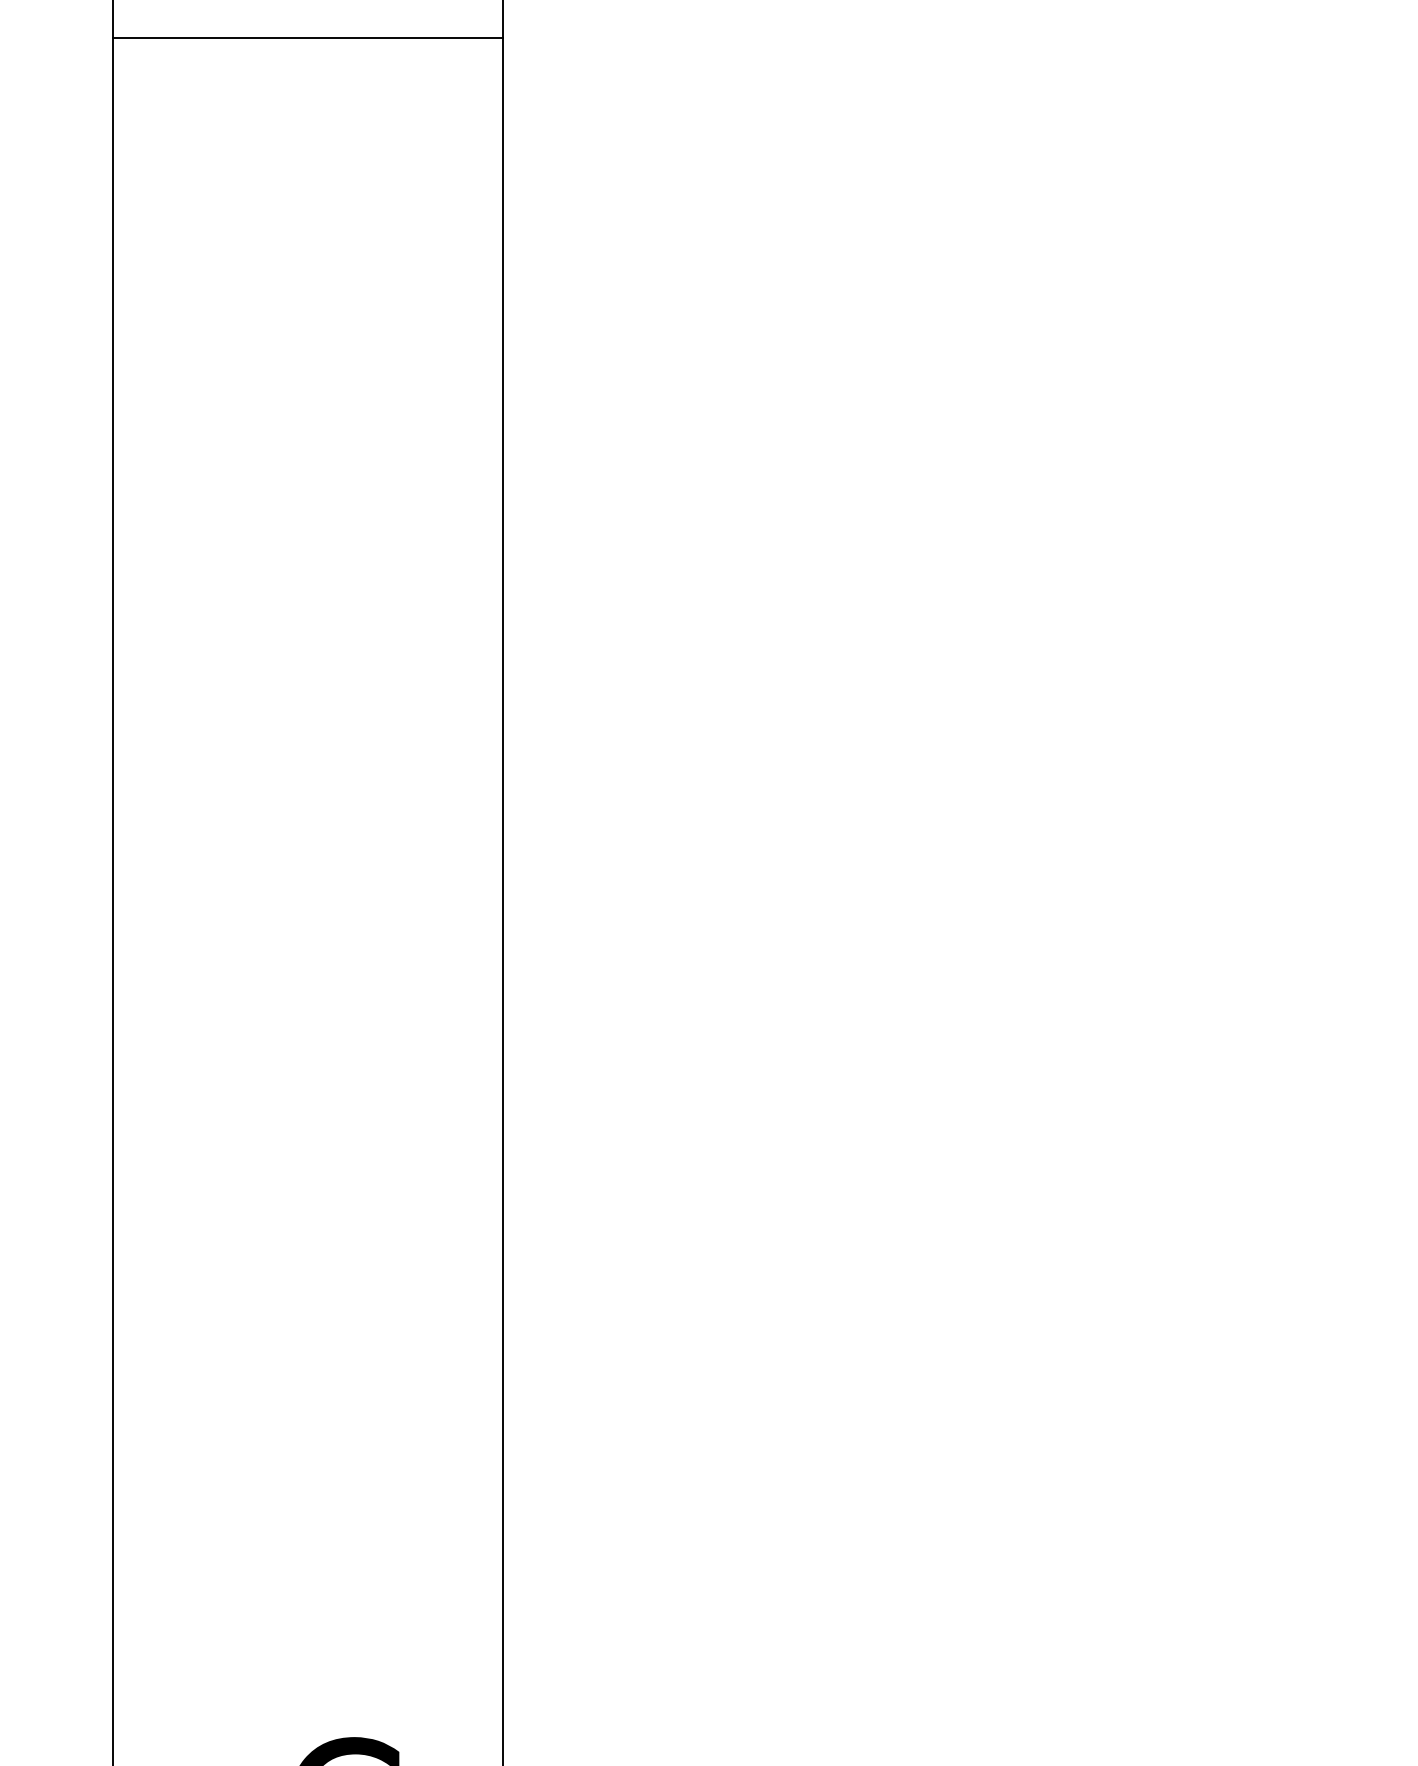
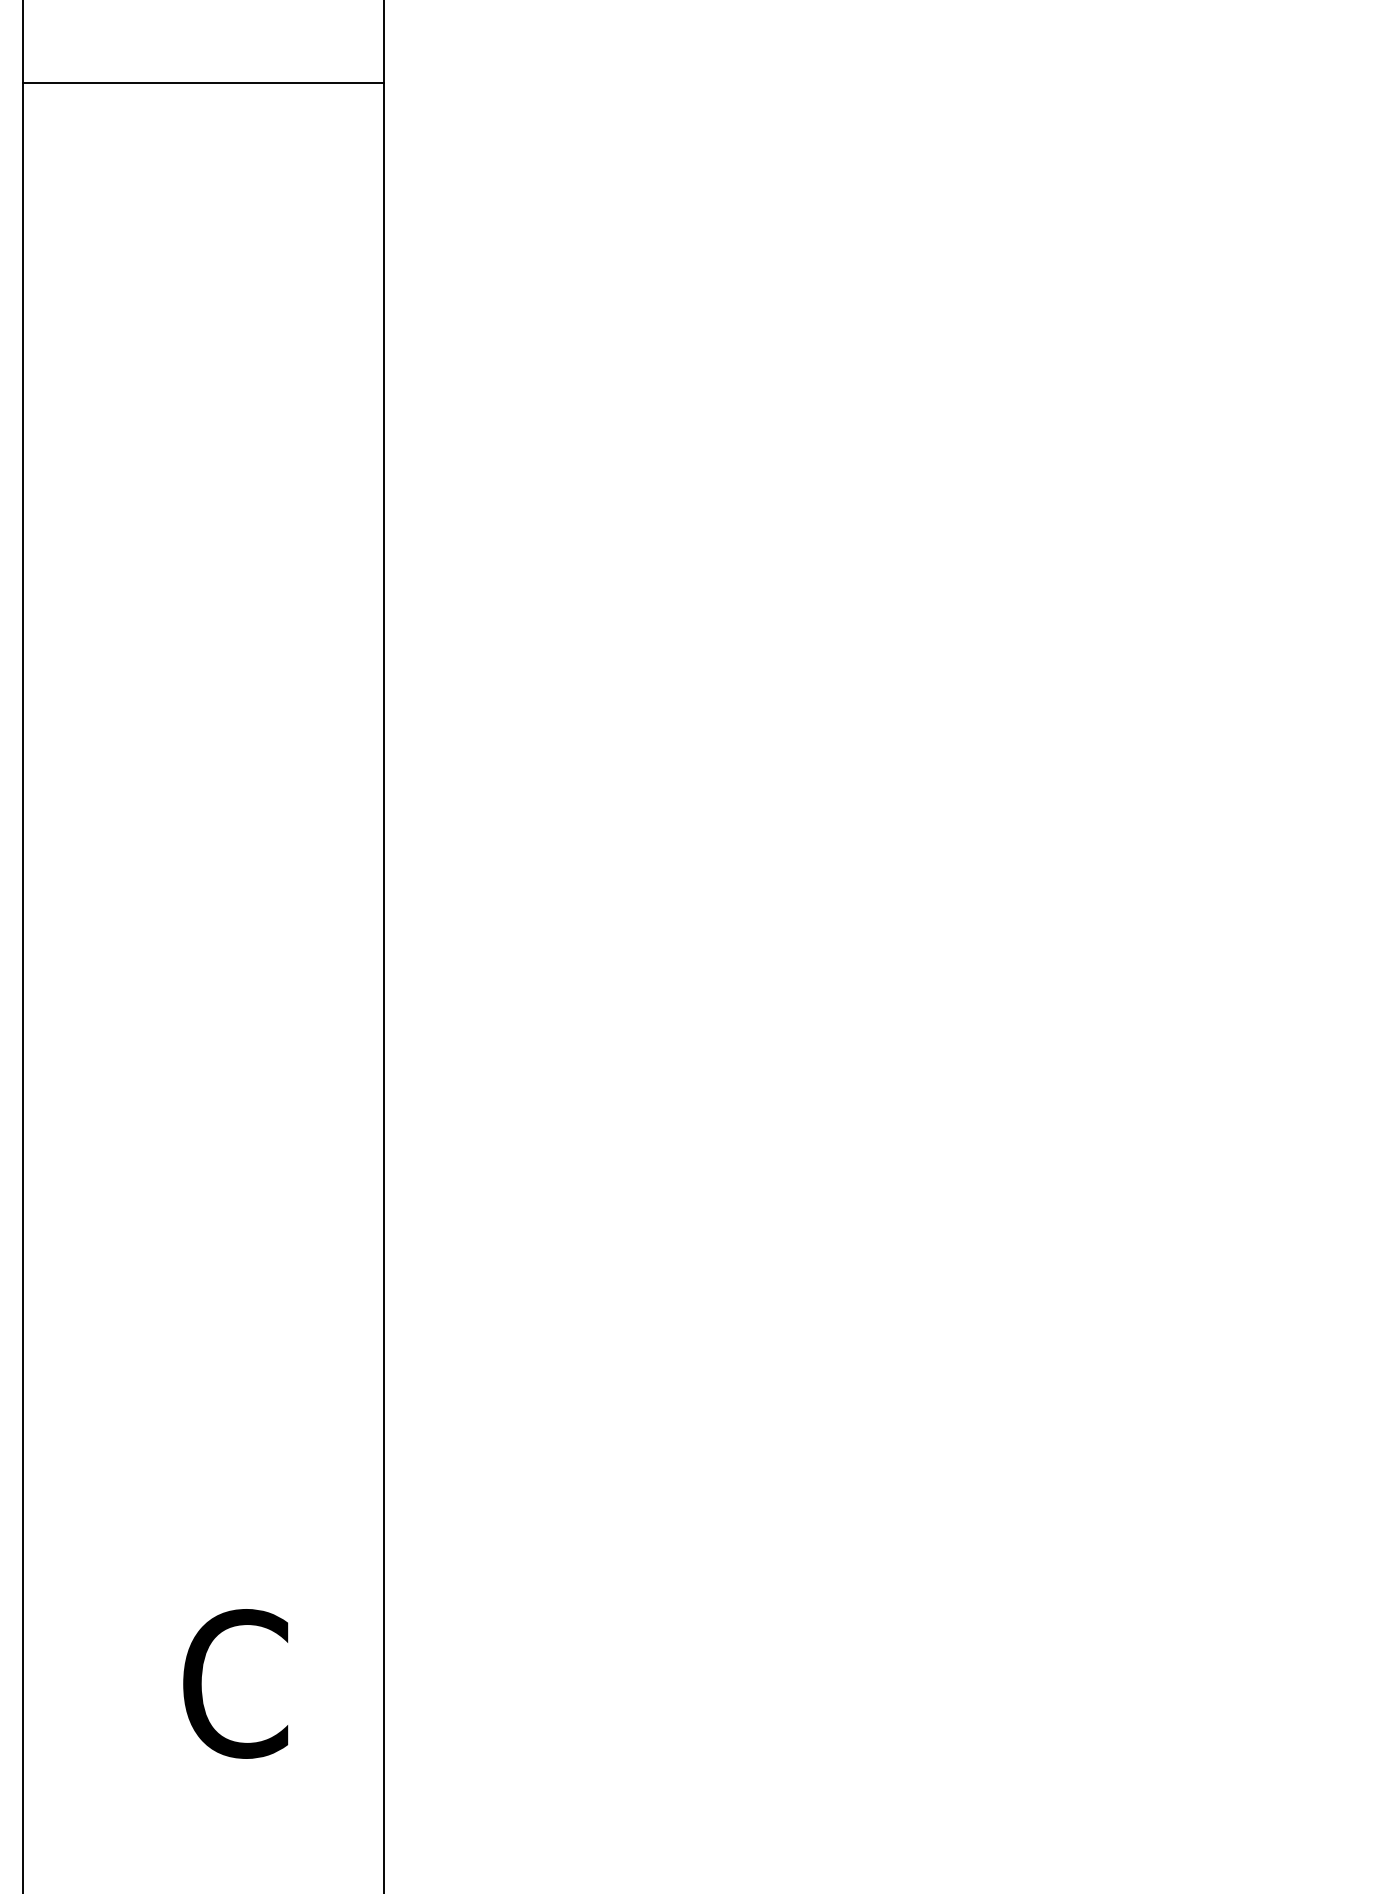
line: (308, 37) -> (203, 82), moved

